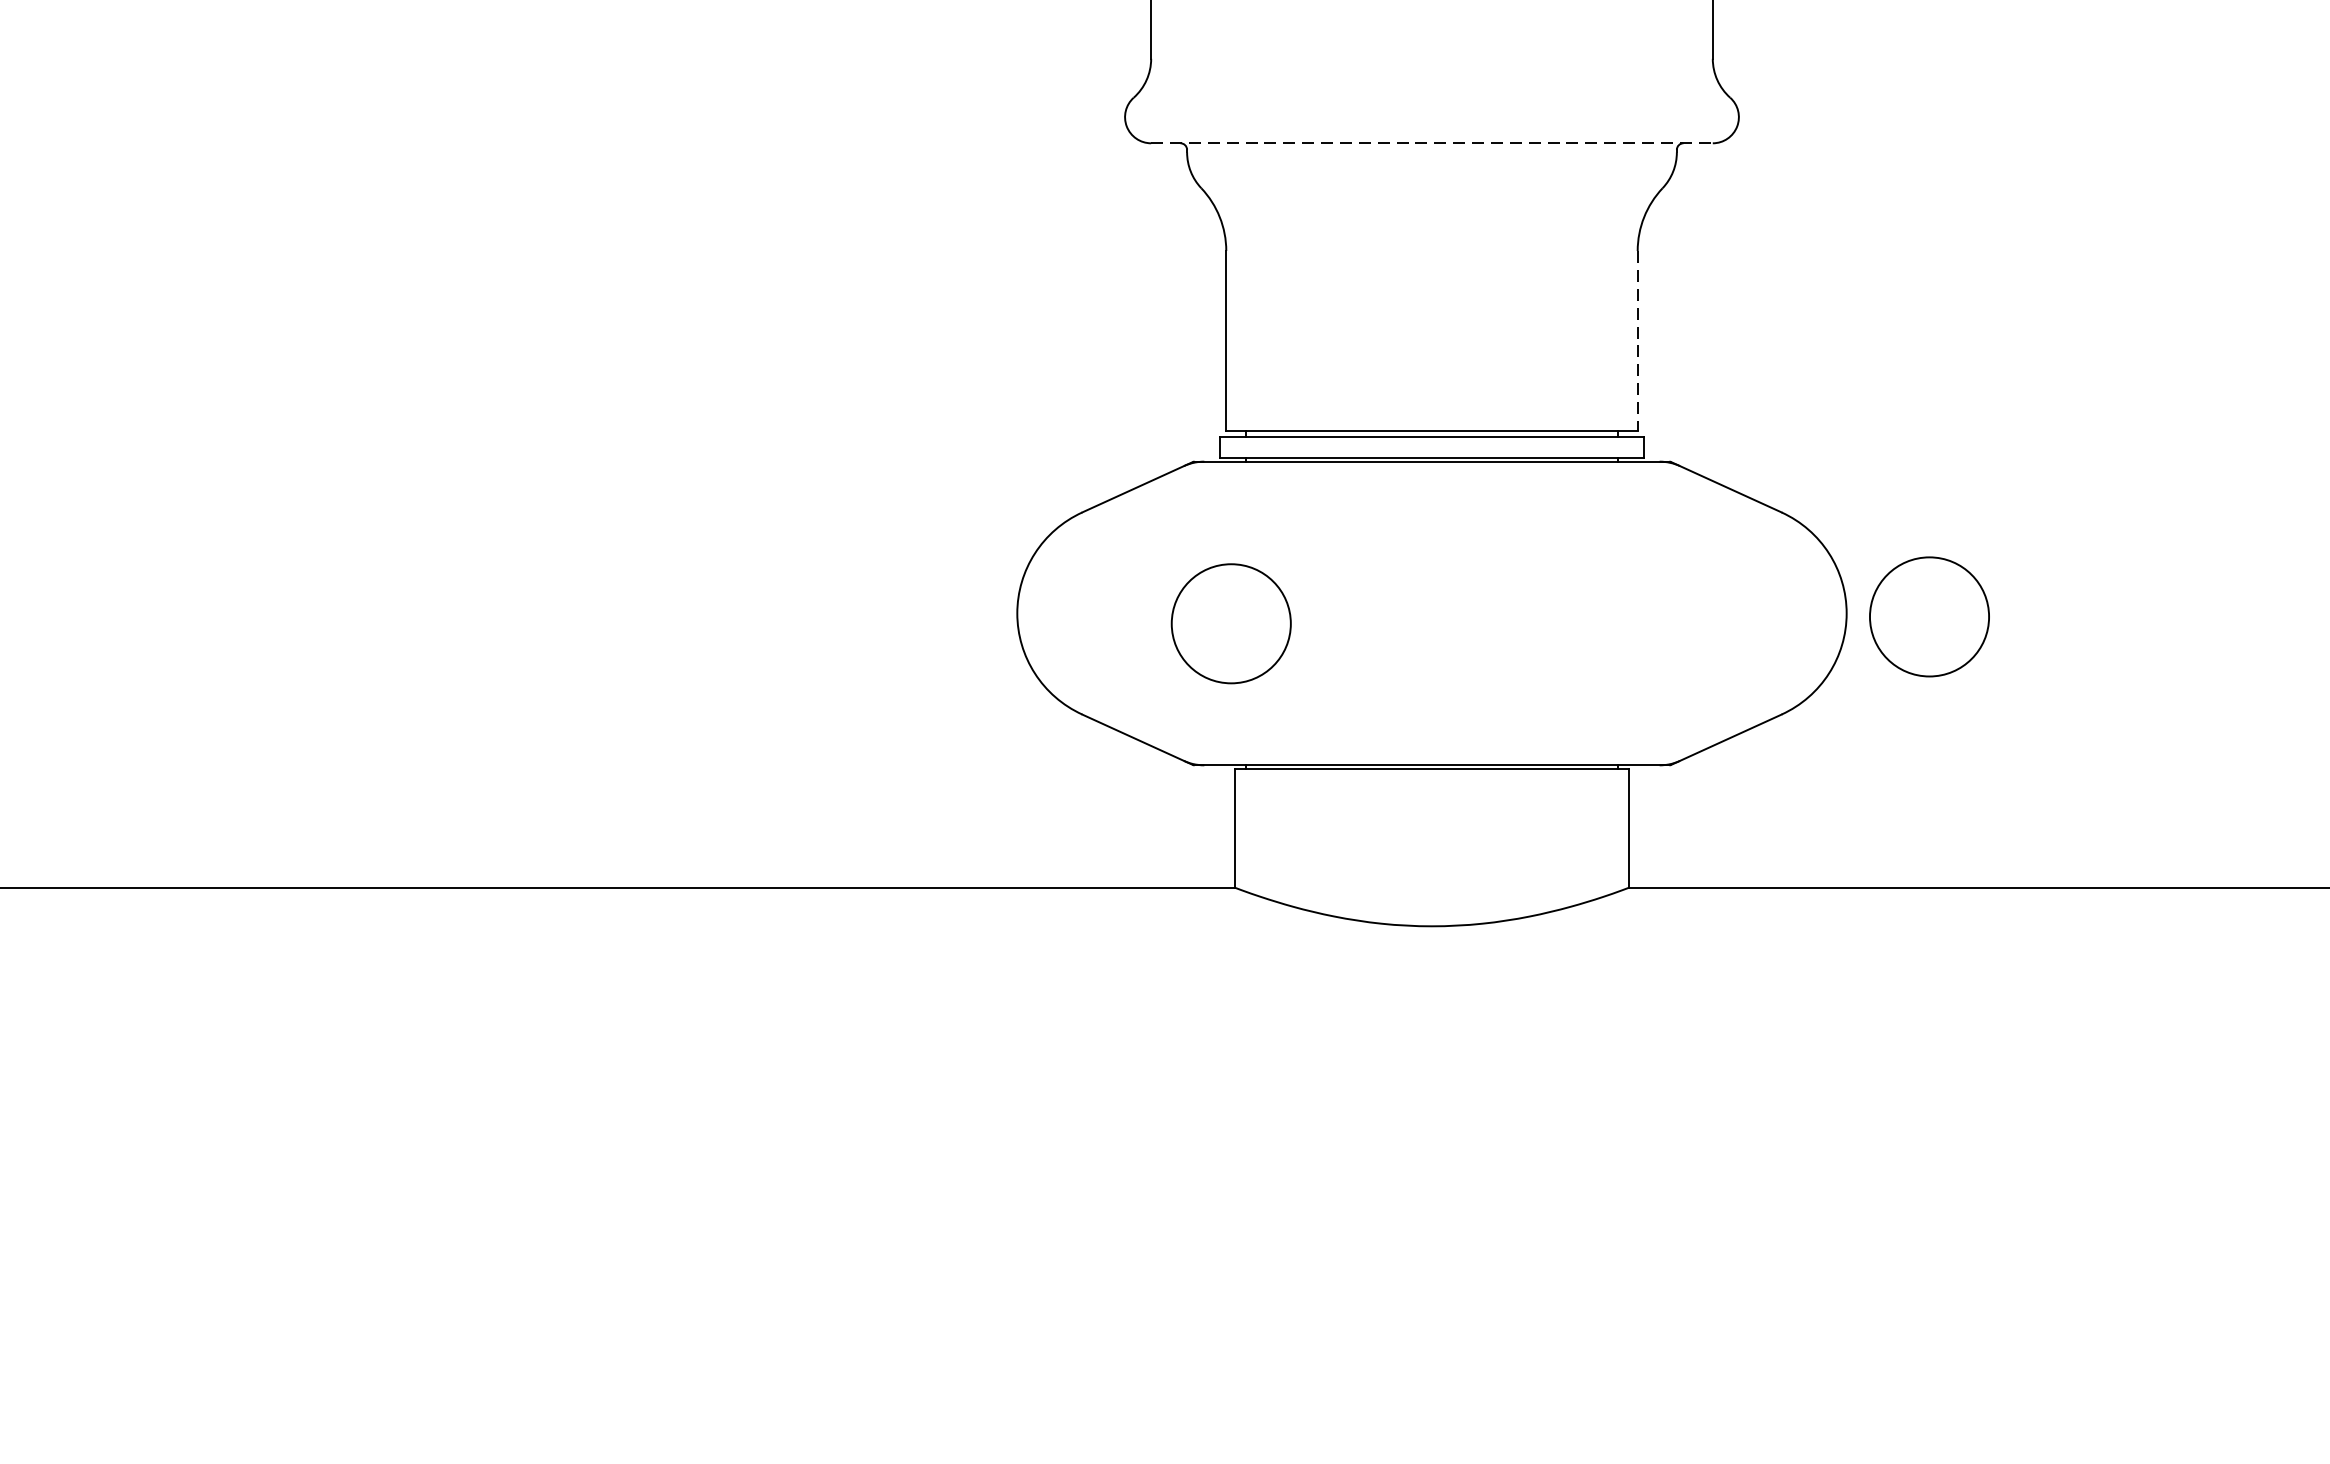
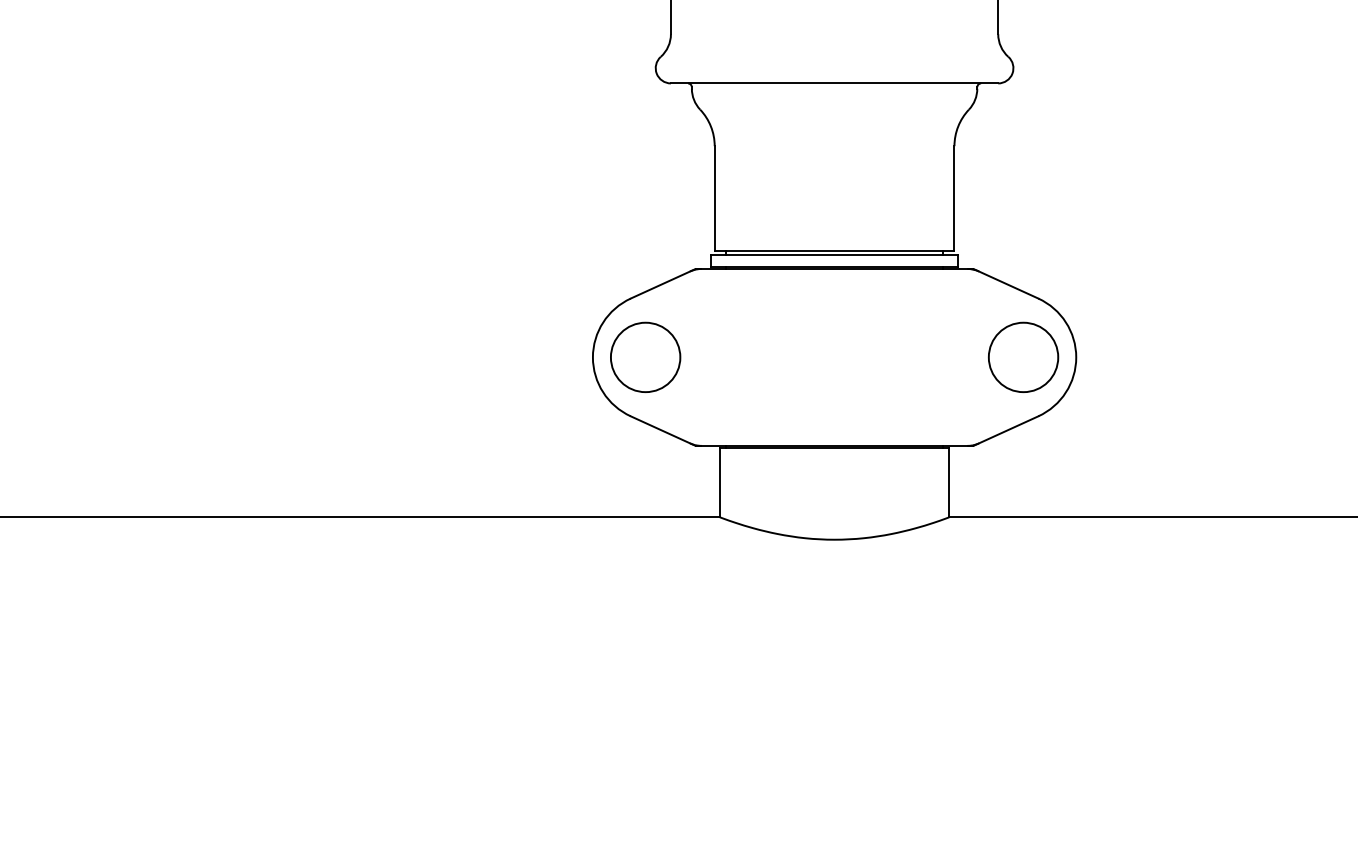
line: (1431, 143) -> (834, 83), dashed -> solid
line: (1637, 342) -> (954, 199), dashed -> solid
circle: (1929, 615) -> (1023, 356), moved
circle: (1231, 622) -> (645, 356), moved

